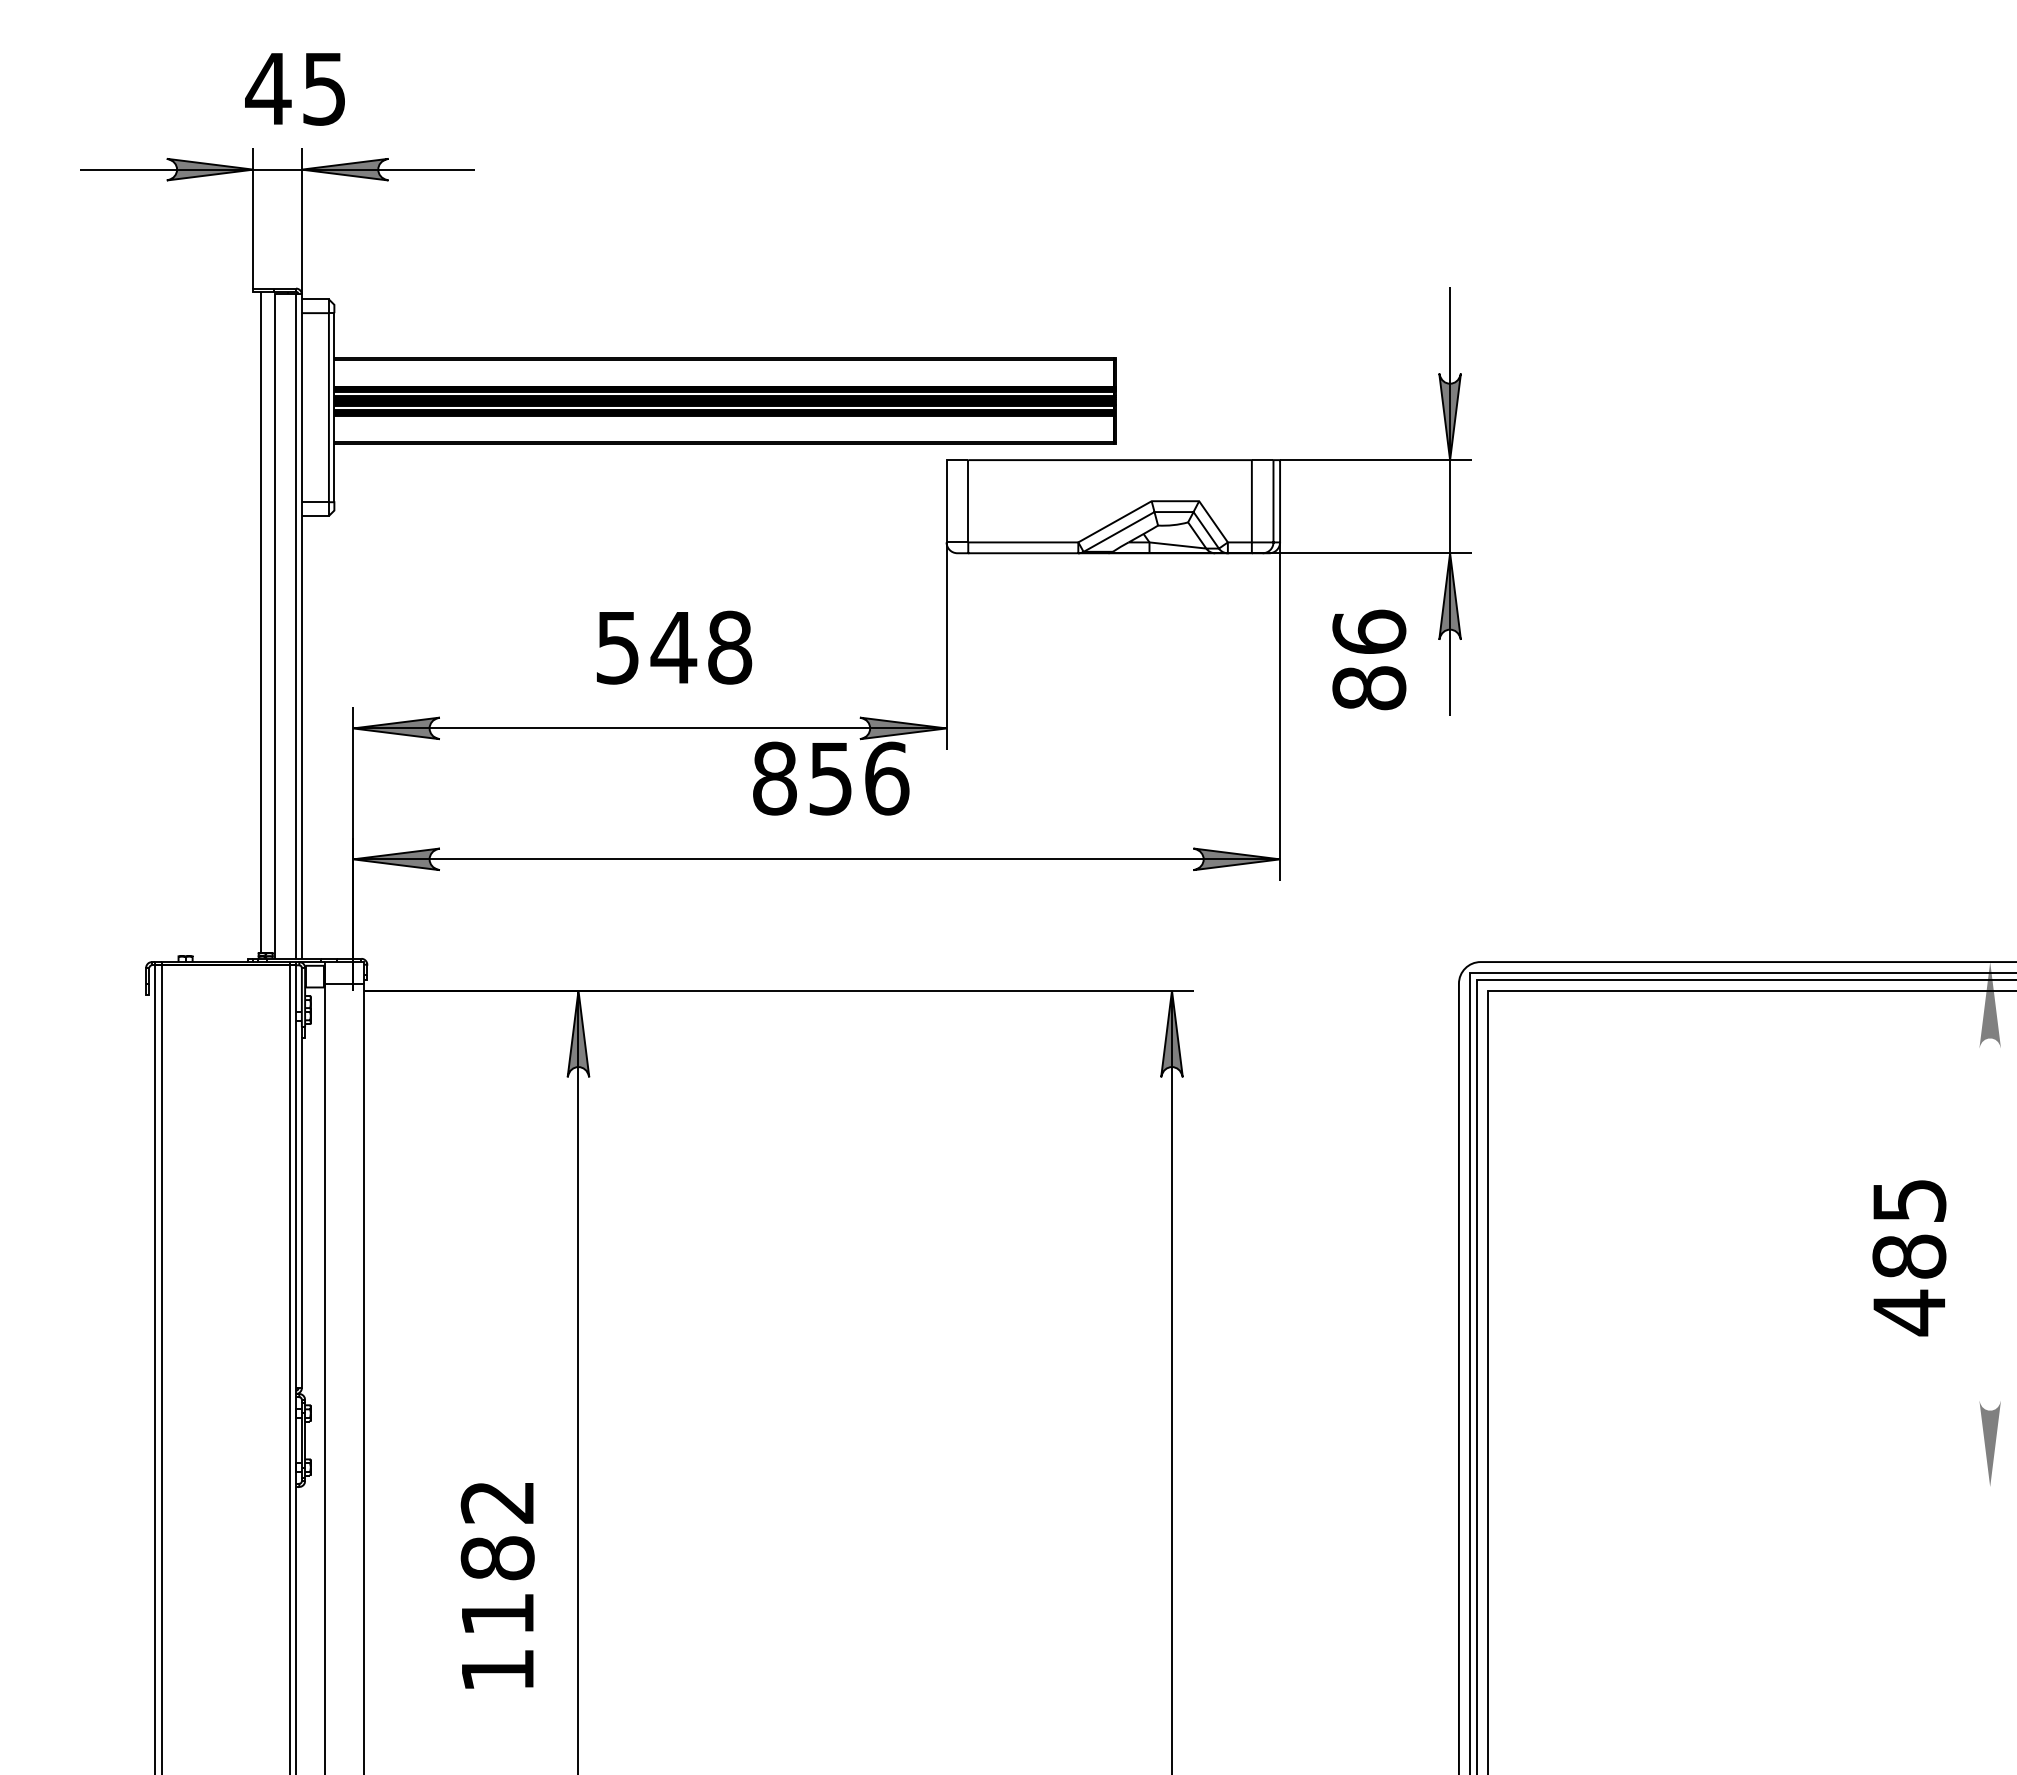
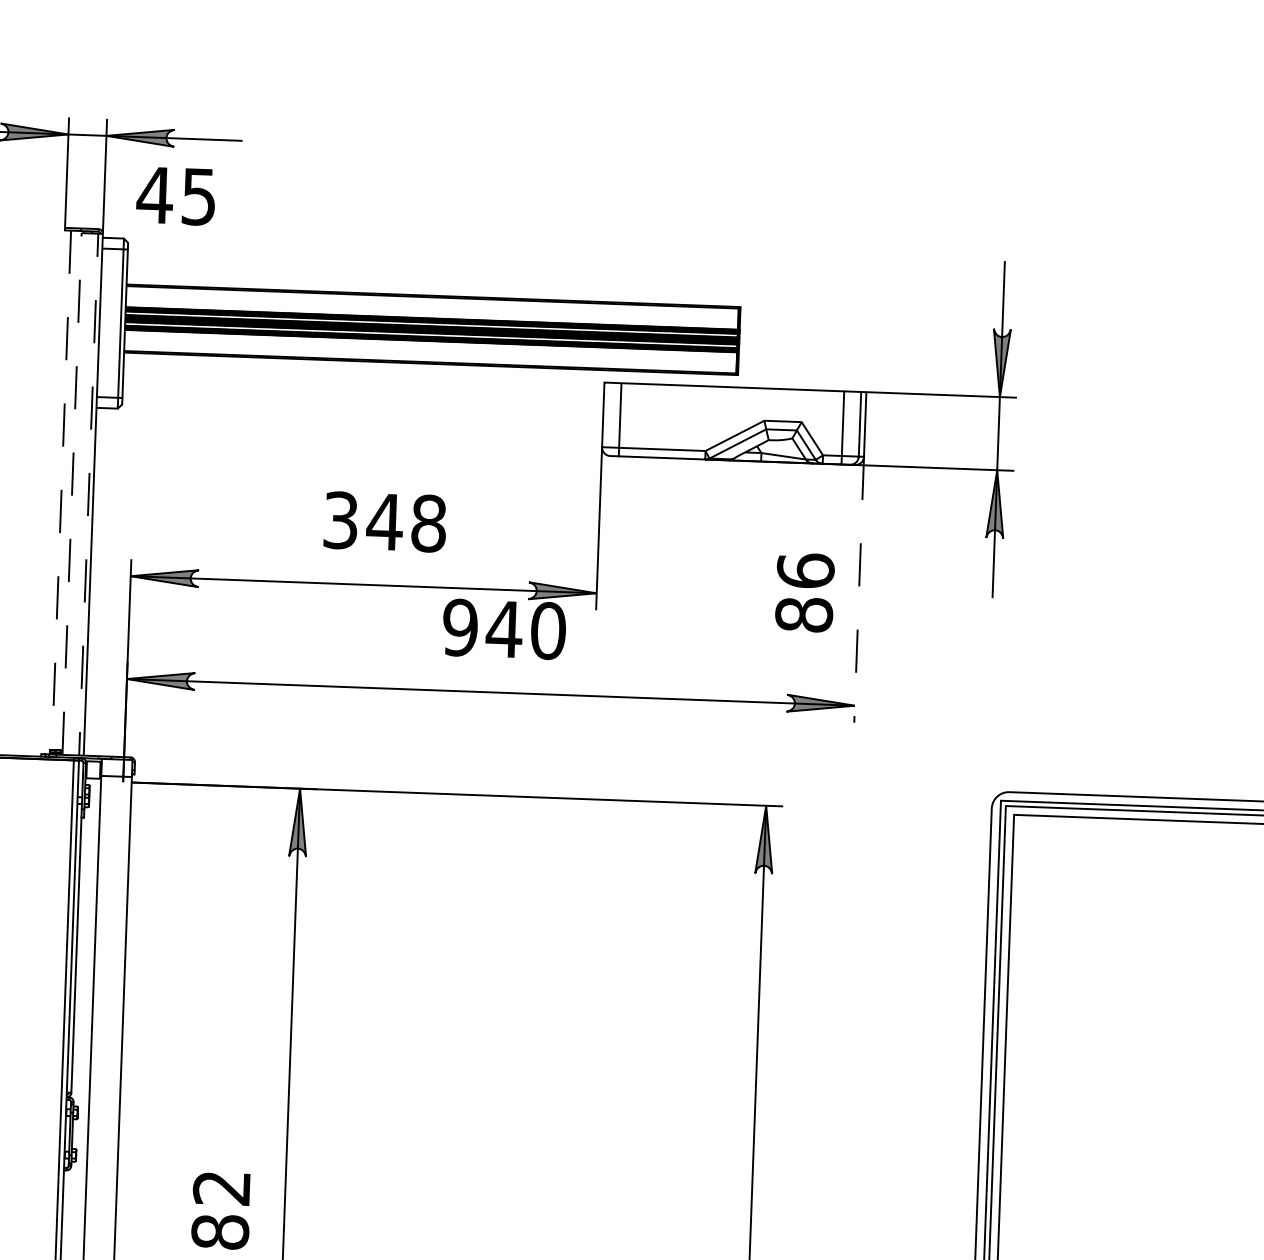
text: (294, 89) -> (175, 196), moved
line: (285, 294) -> (90, 233), solid -> dashed
line: (261, 622) -> (61, 490), solid -> dashed
text: (617, 647) -> (340, 520), 548 -> 348
text: (1369, 659) -> (805, 592), moved
line: (1280, 712) -> (859, 590), solid -> dashed
text: (830, 778) -> (504, 629), 856 -> 940

